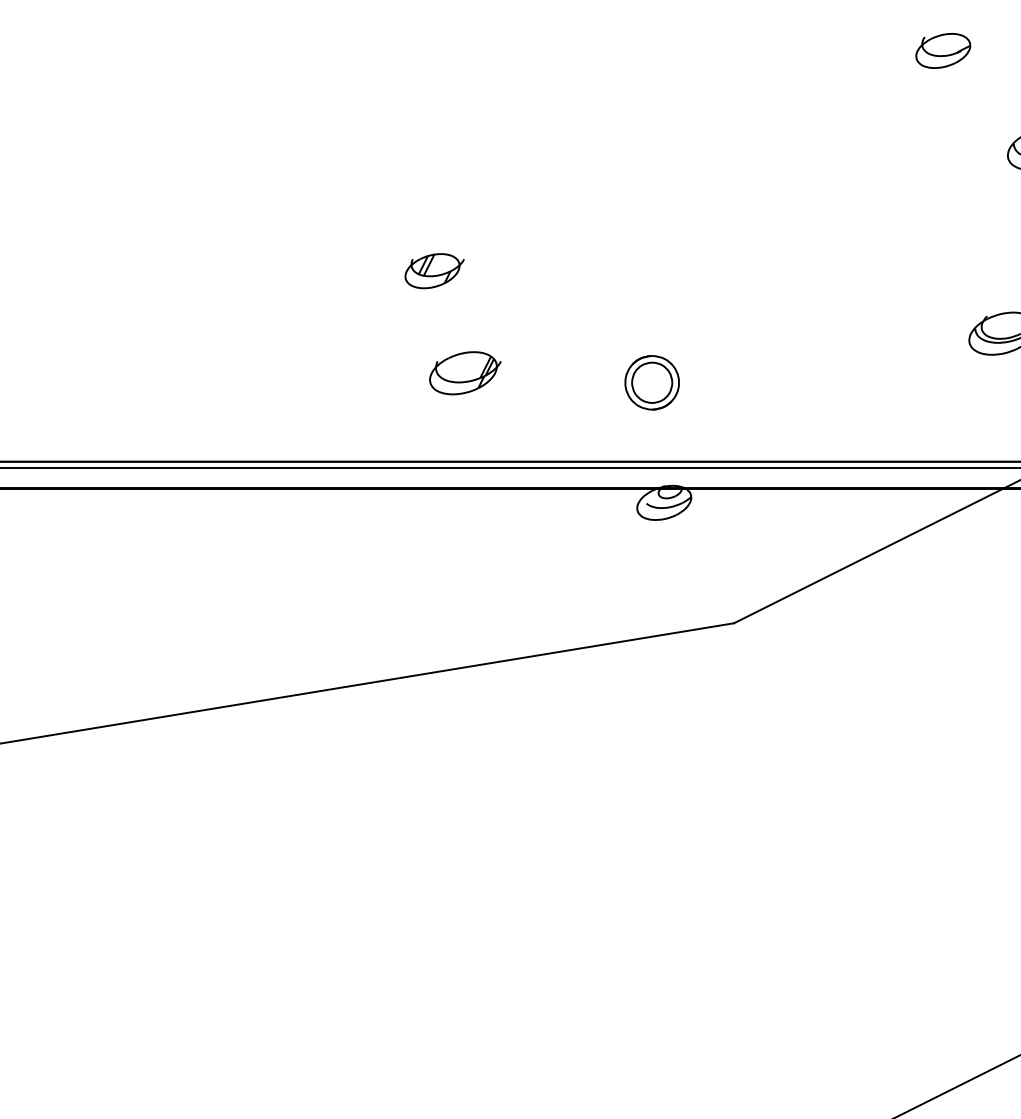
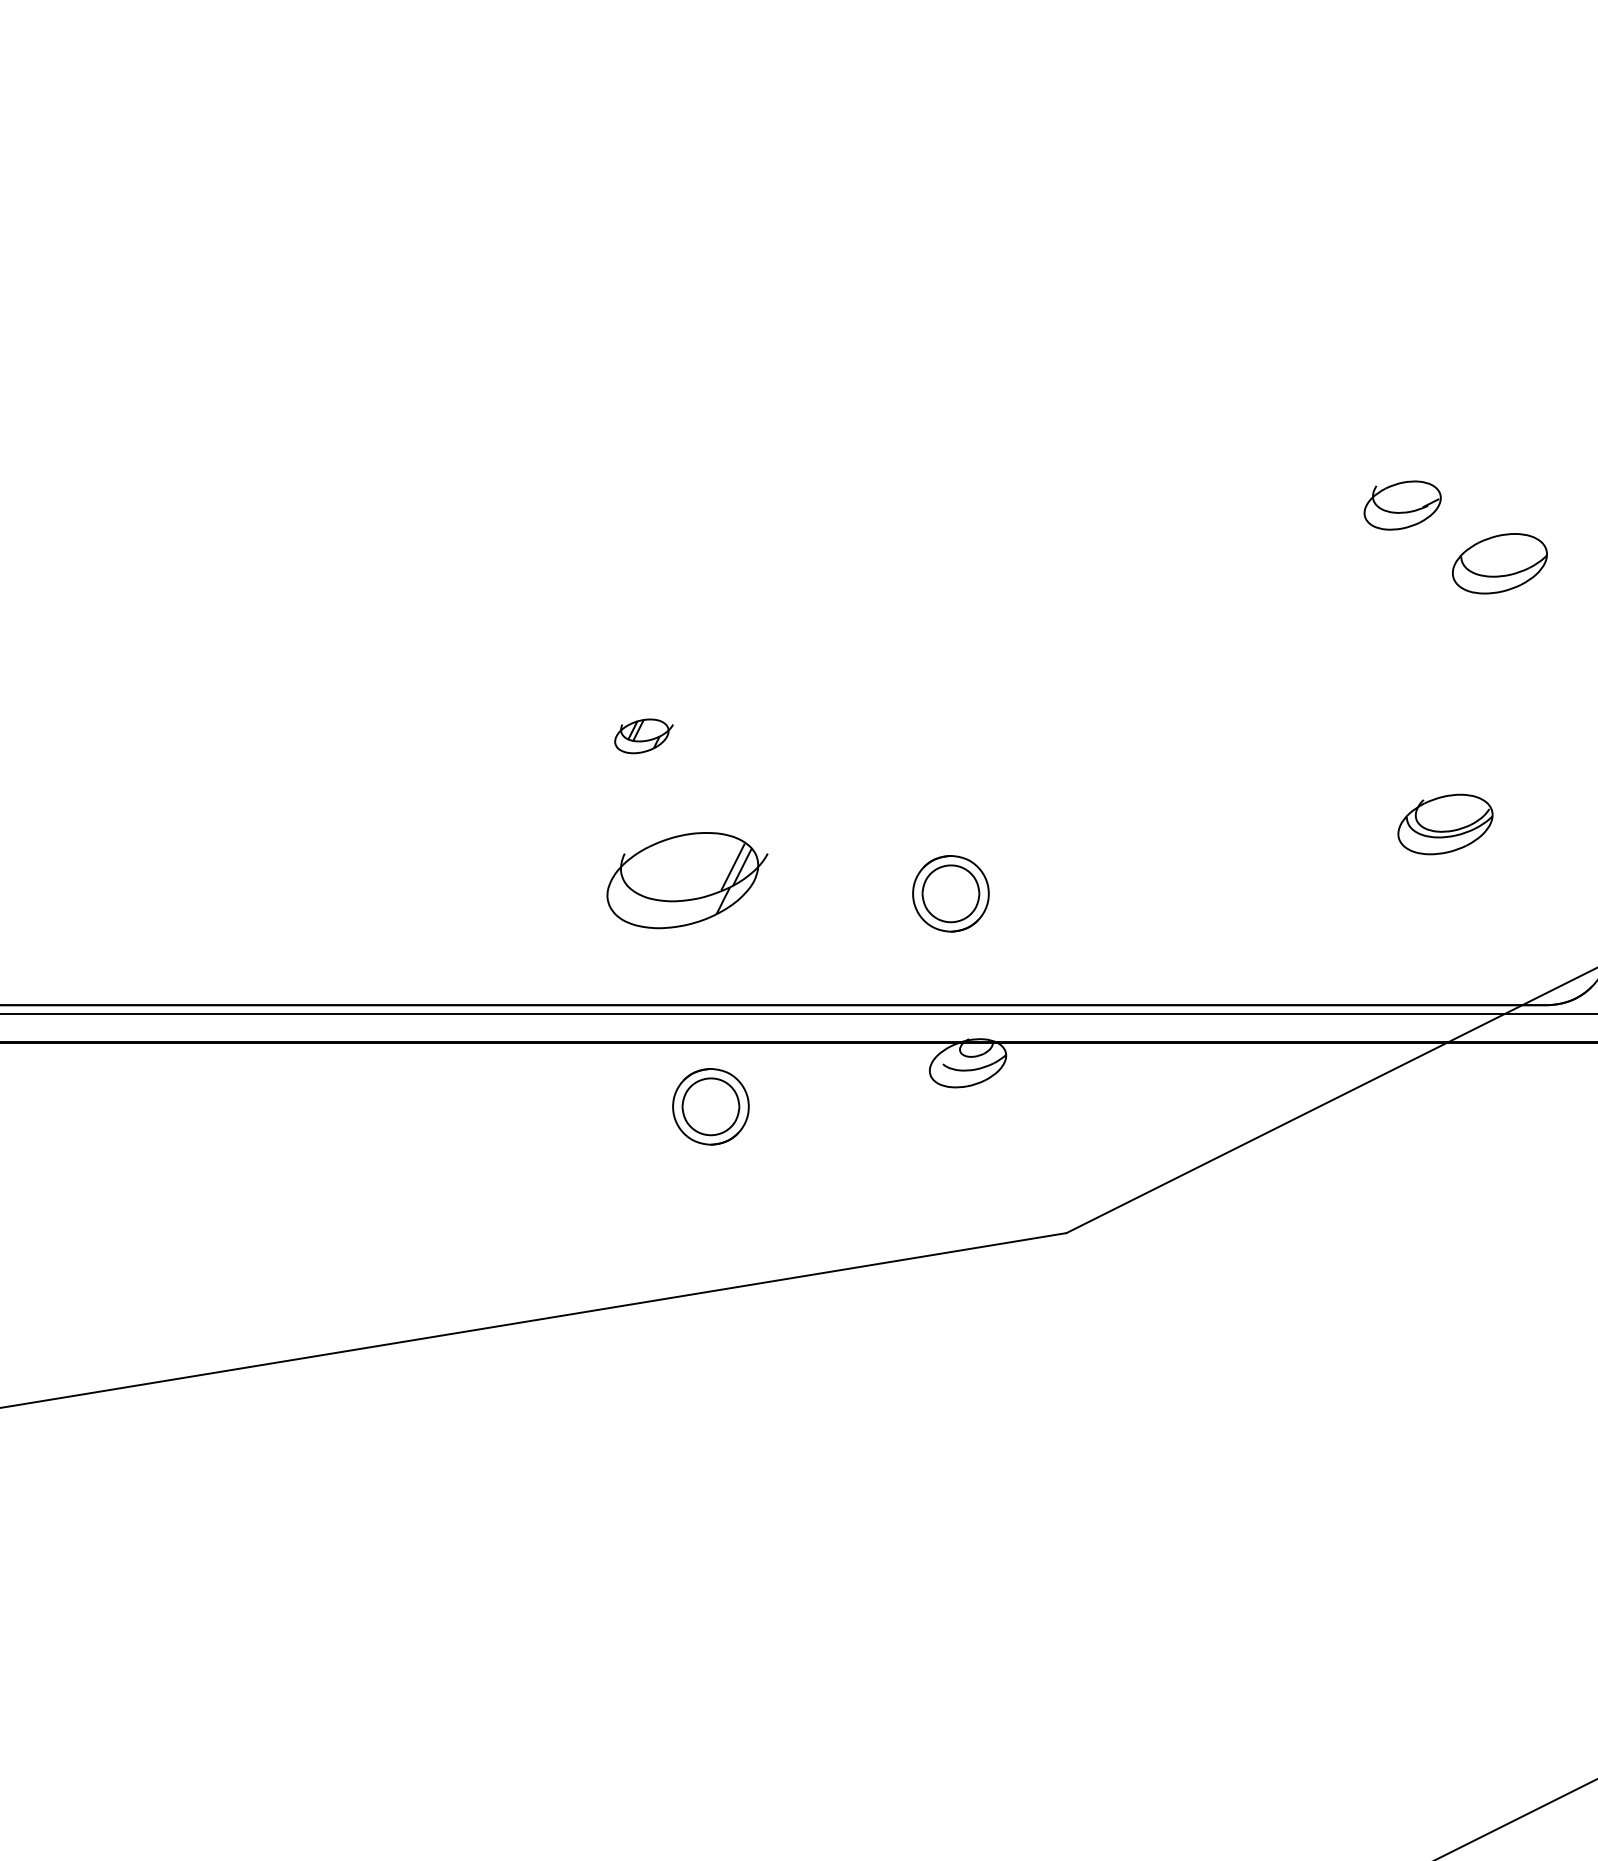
part: (943, 50) -> (1402, 505), moved
part: (434, 271) -> (643, 736), size x0.7
part: (465, 372) -> (687, 879), size x1.6
part: (481, 533) -> (710, 1106), added

